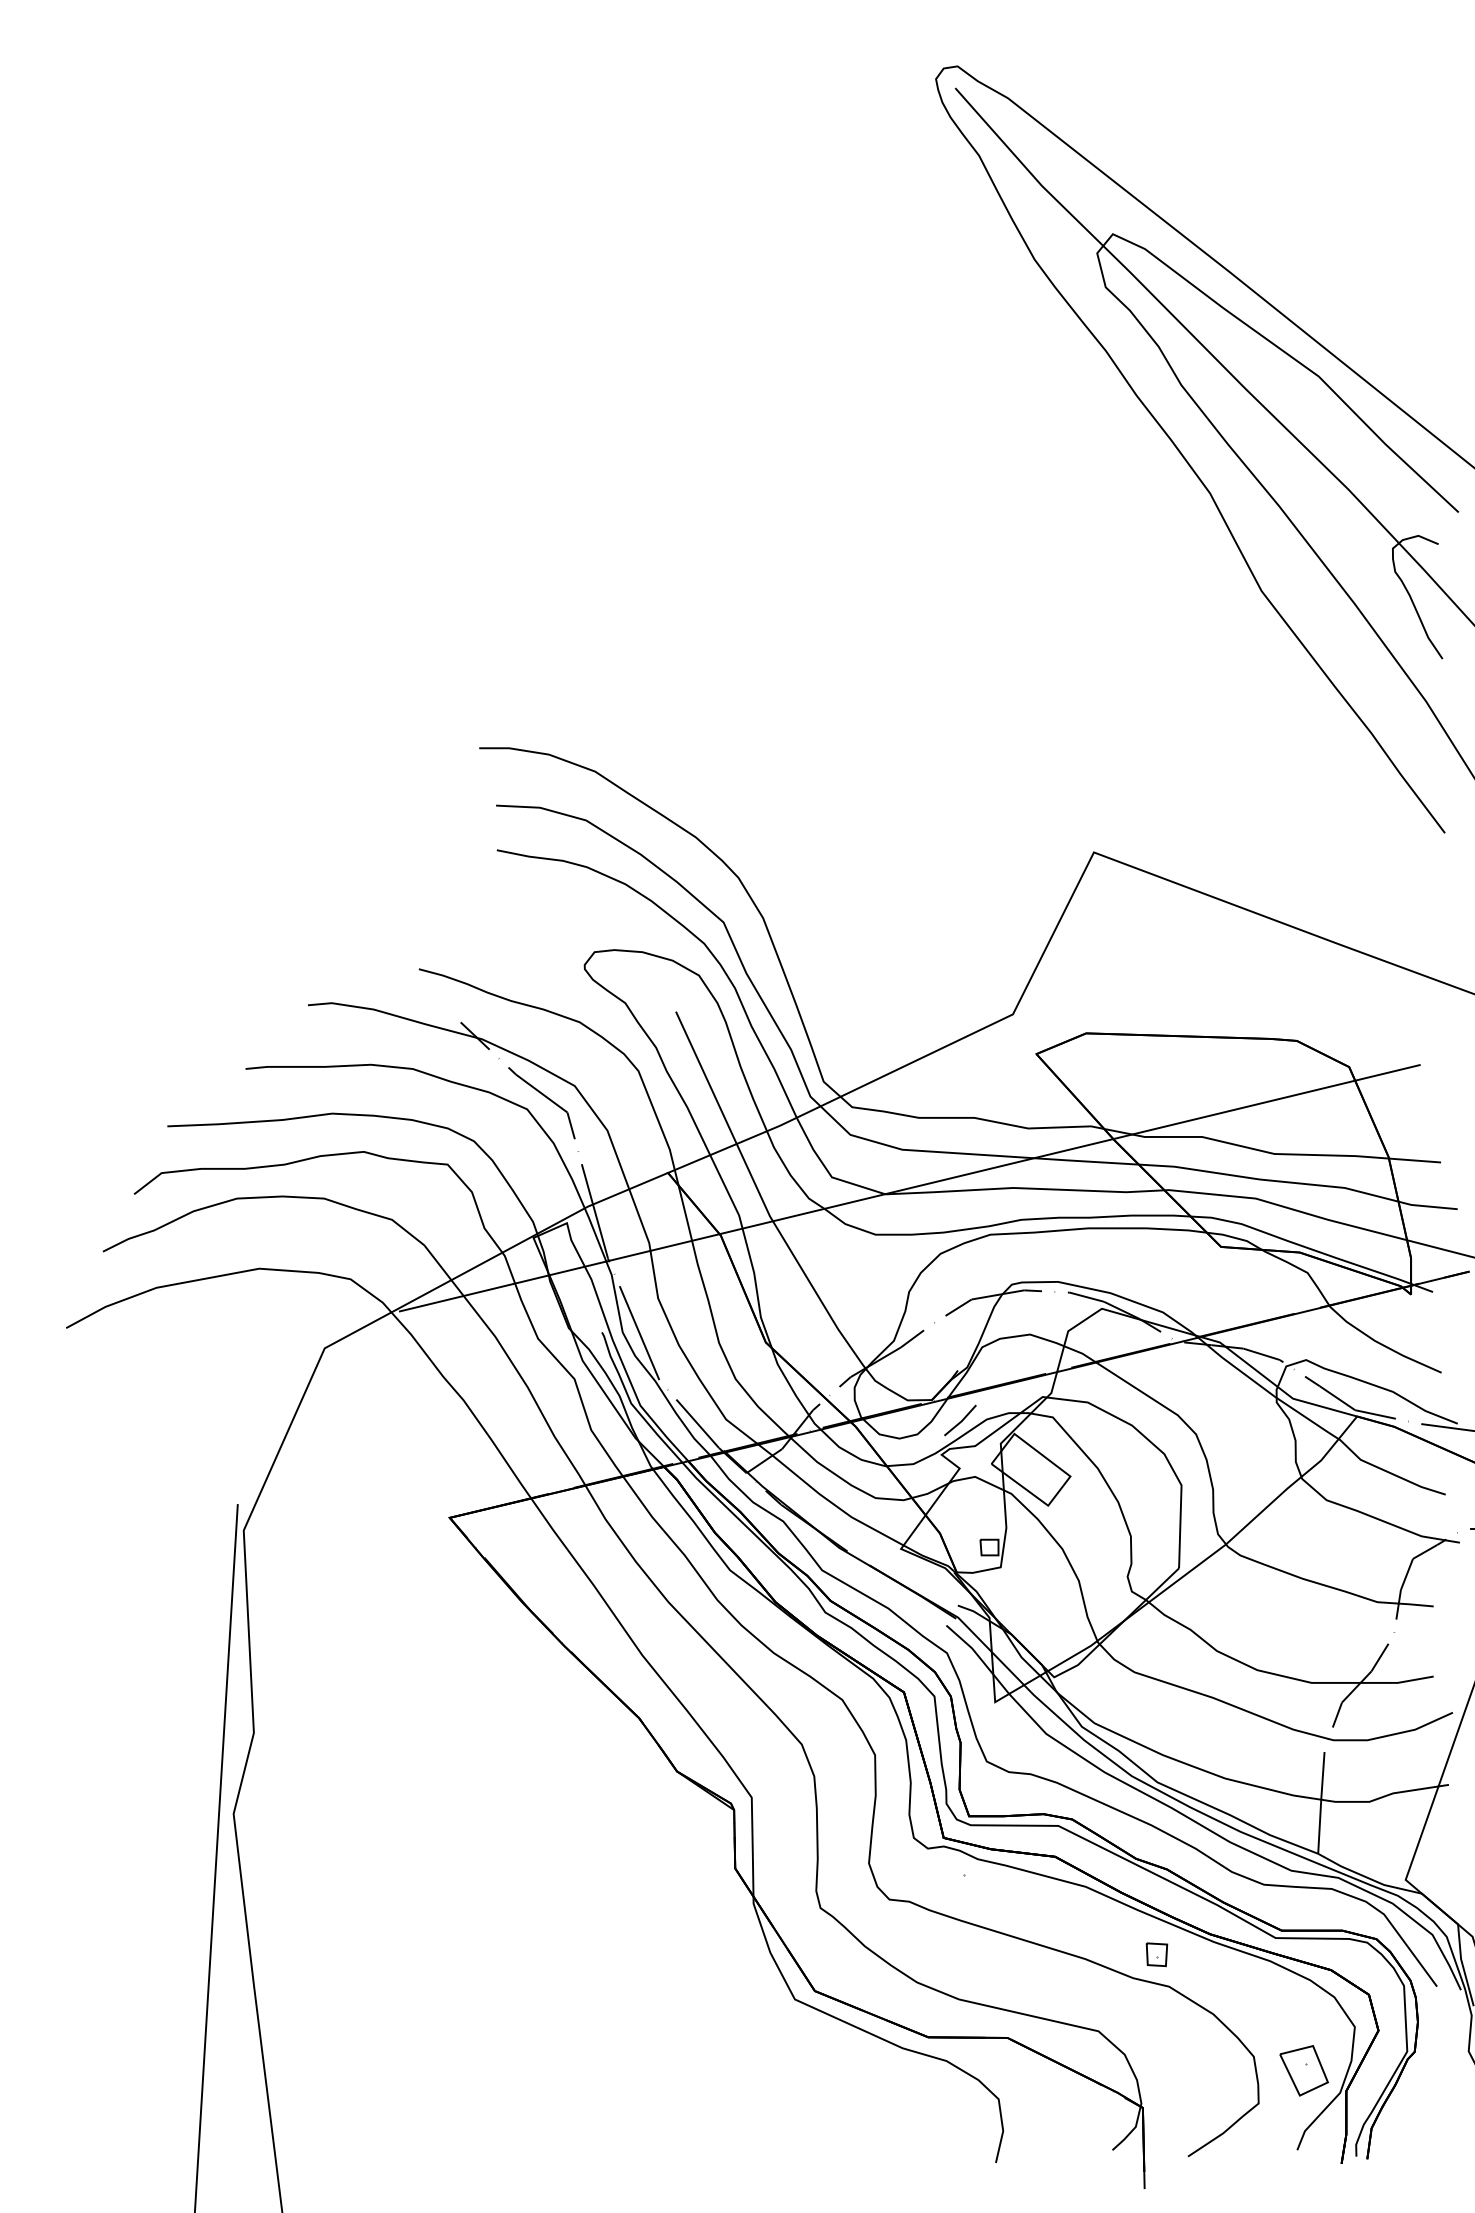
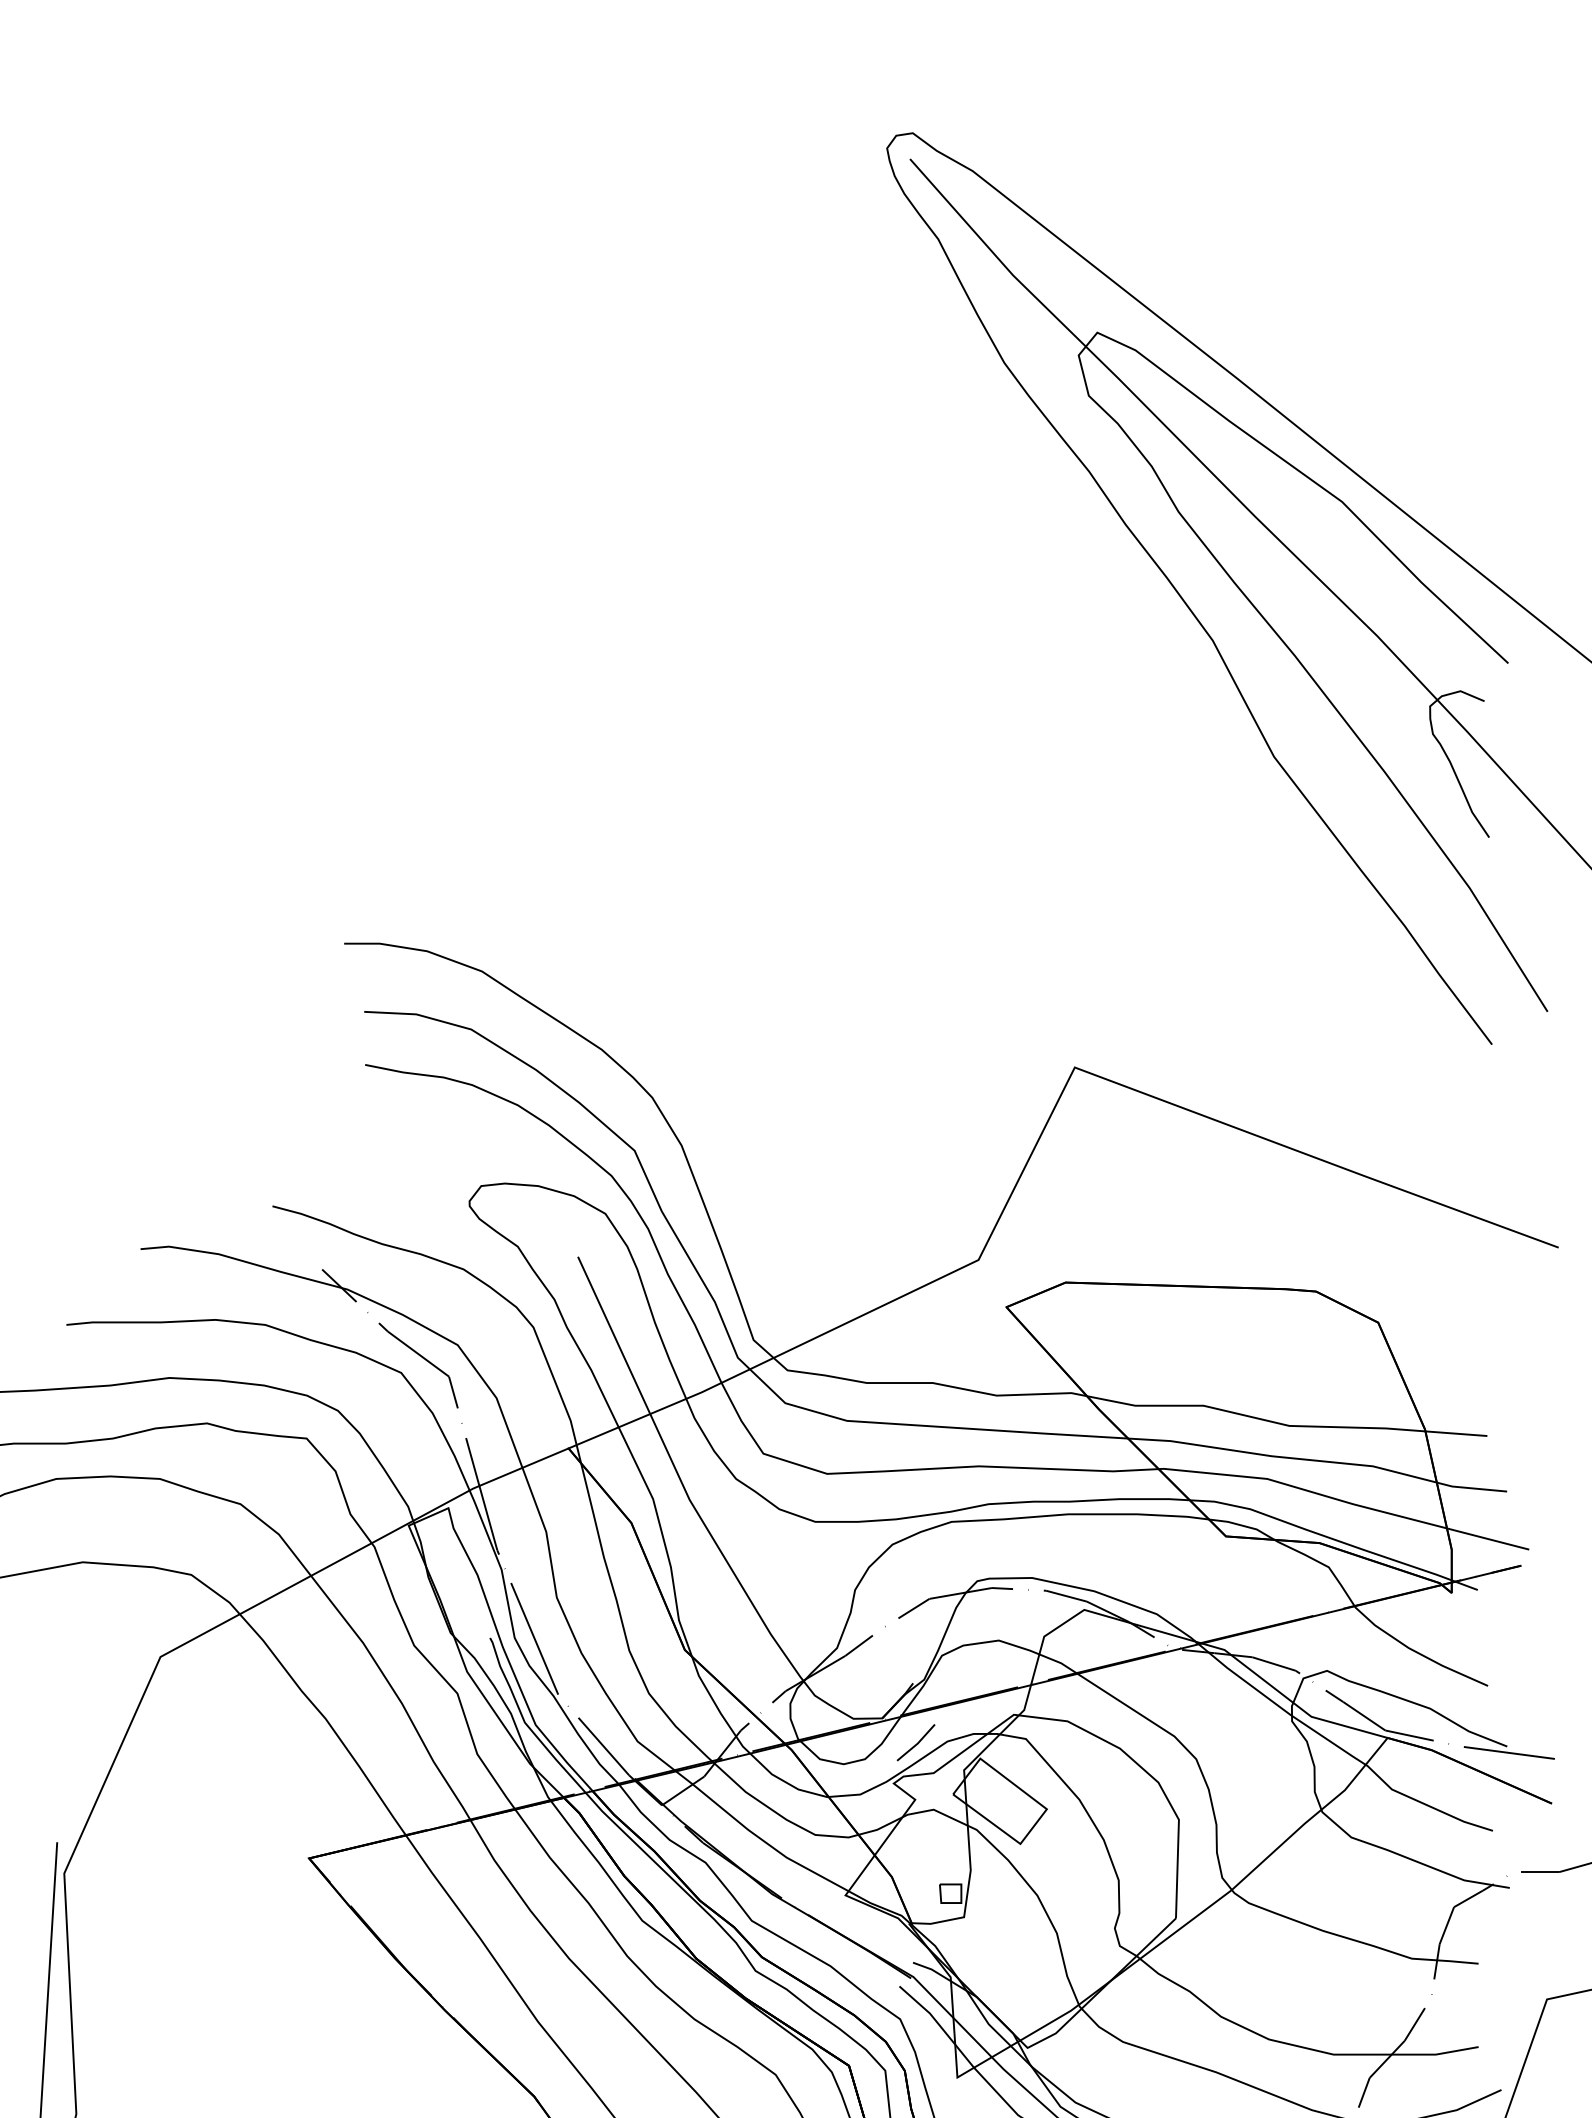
line: (909, 1188) -> (855, 1466), removed

